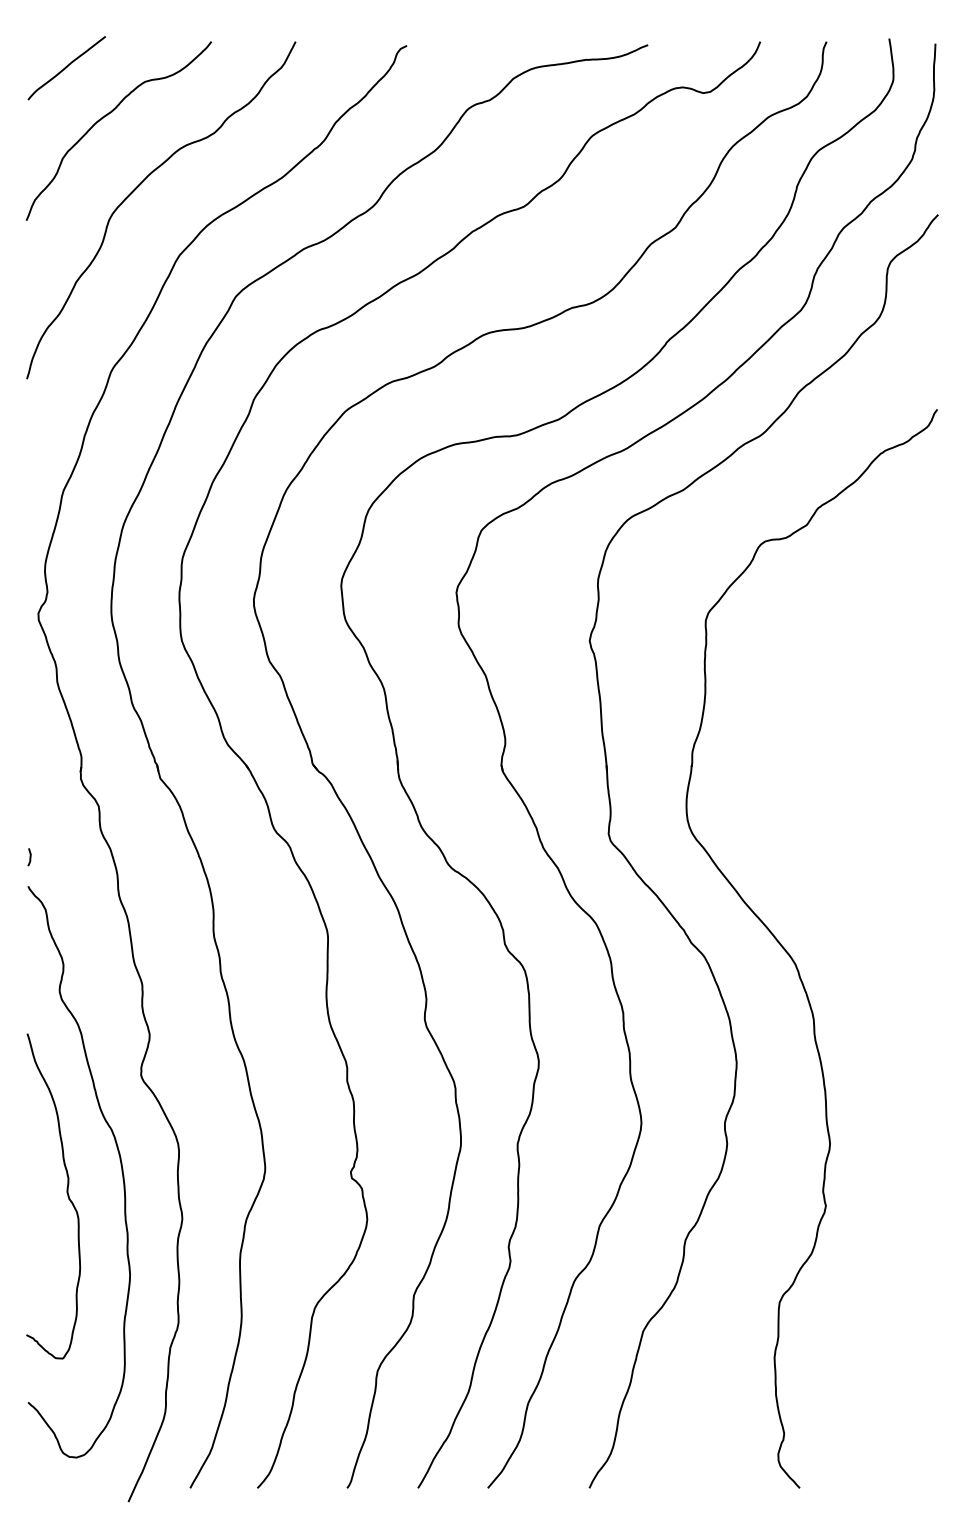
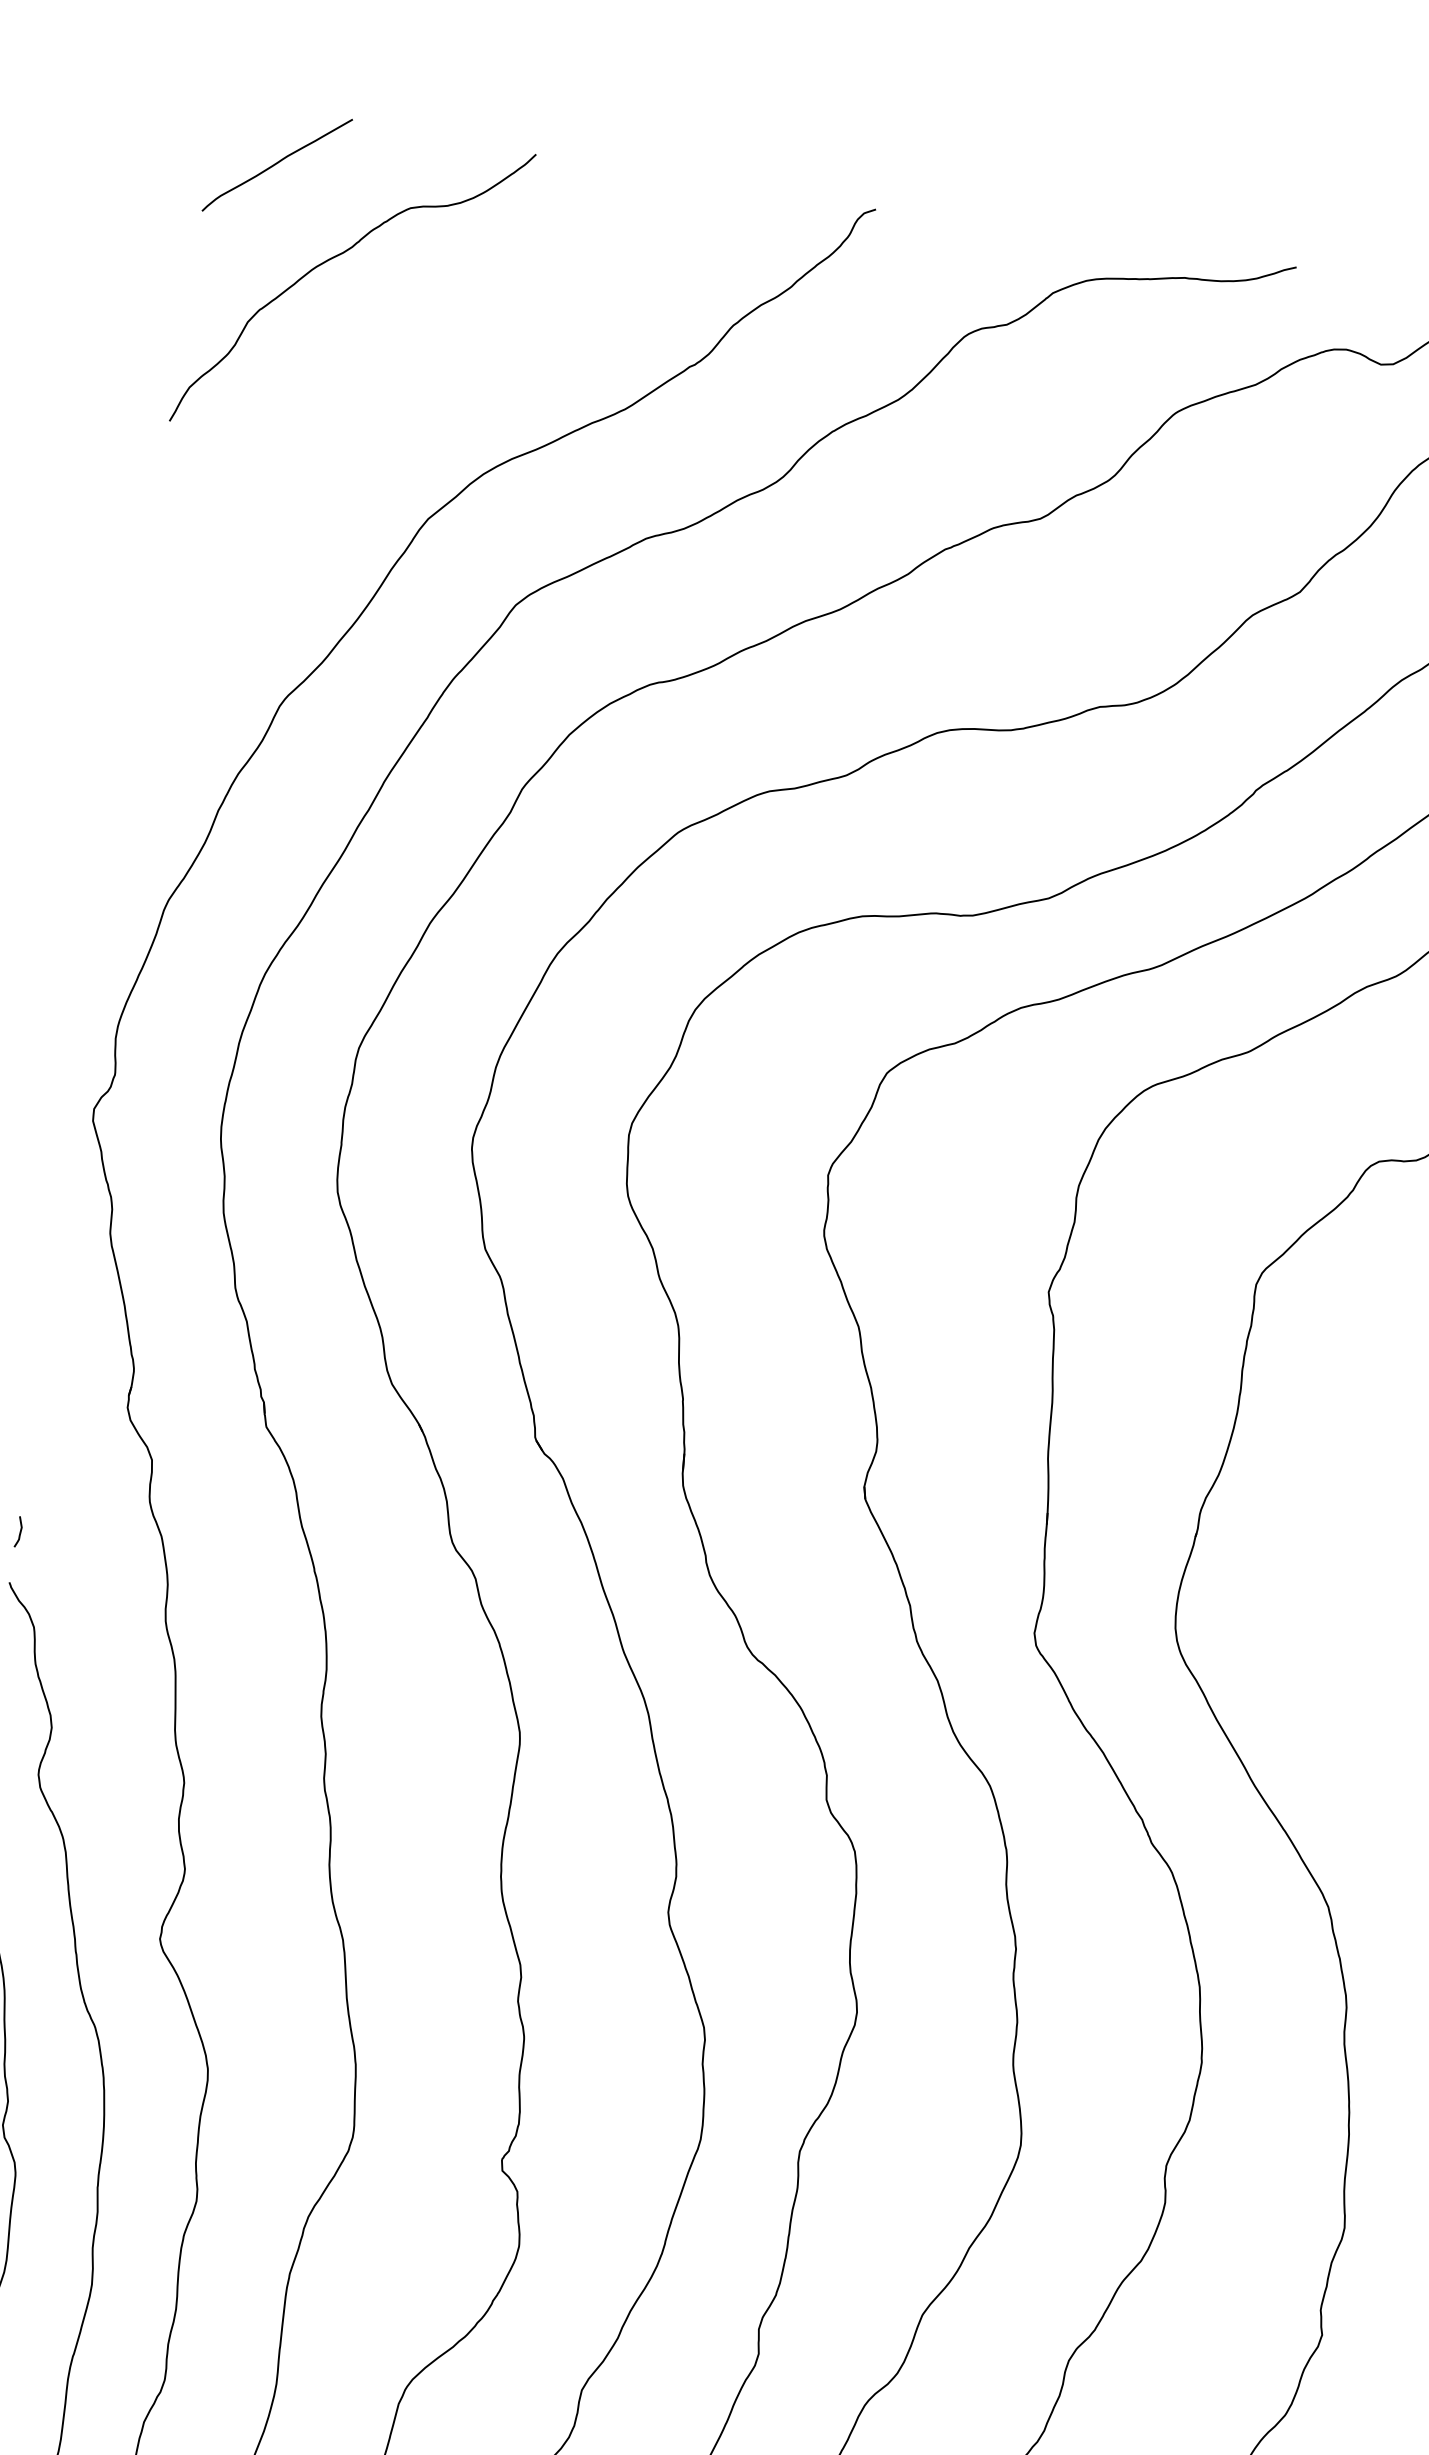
curve: (138, 187) -> (373, 390), removed

